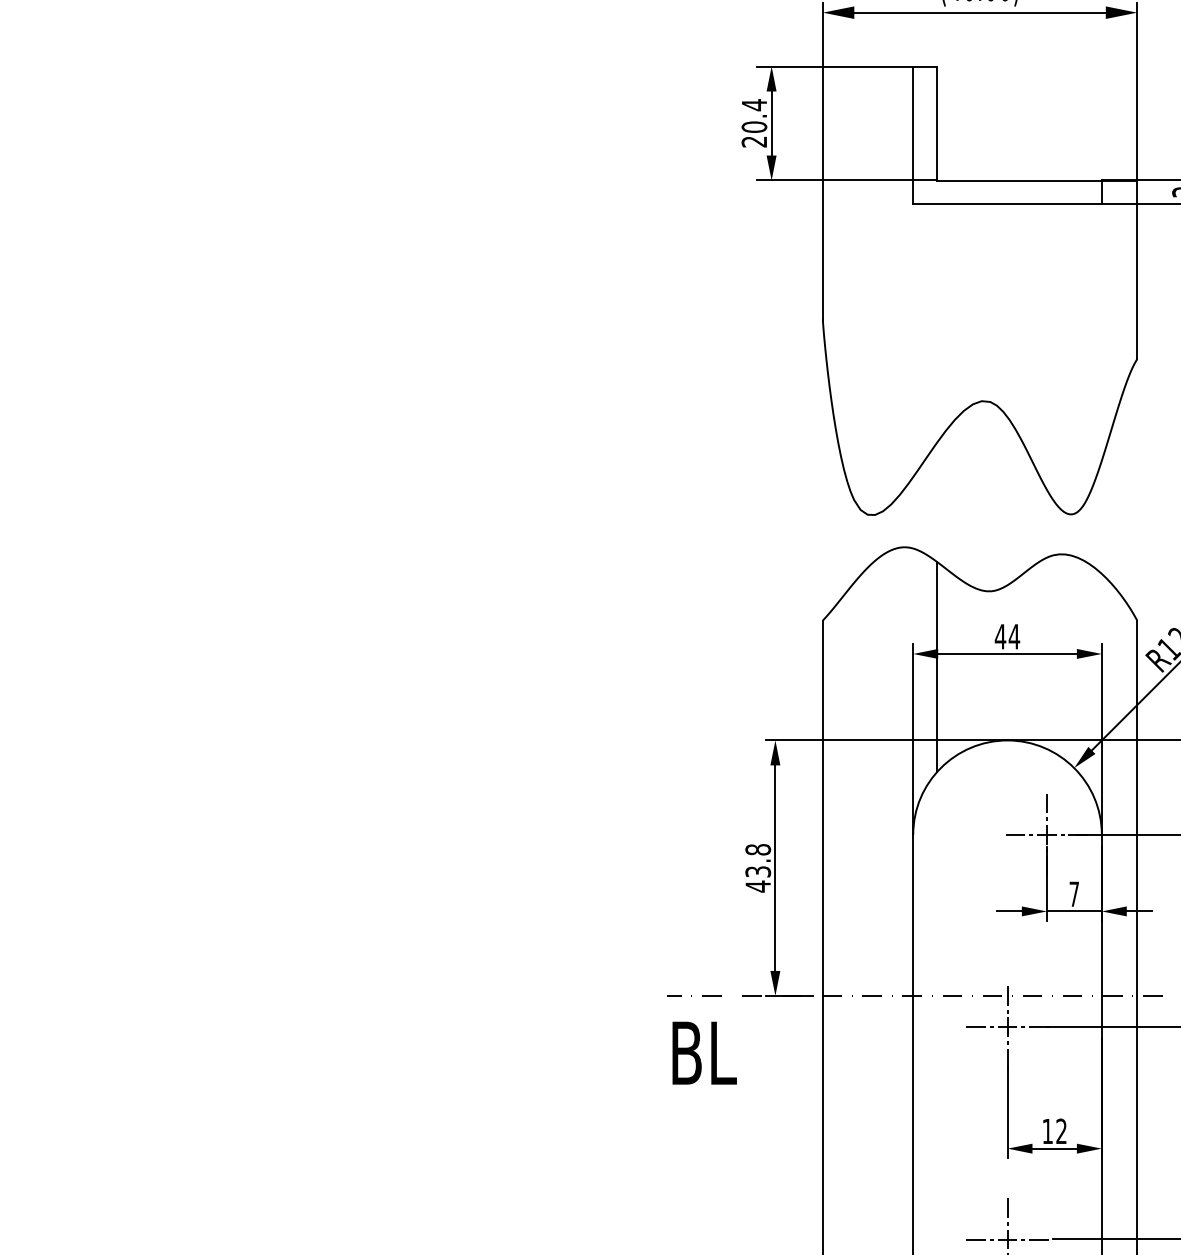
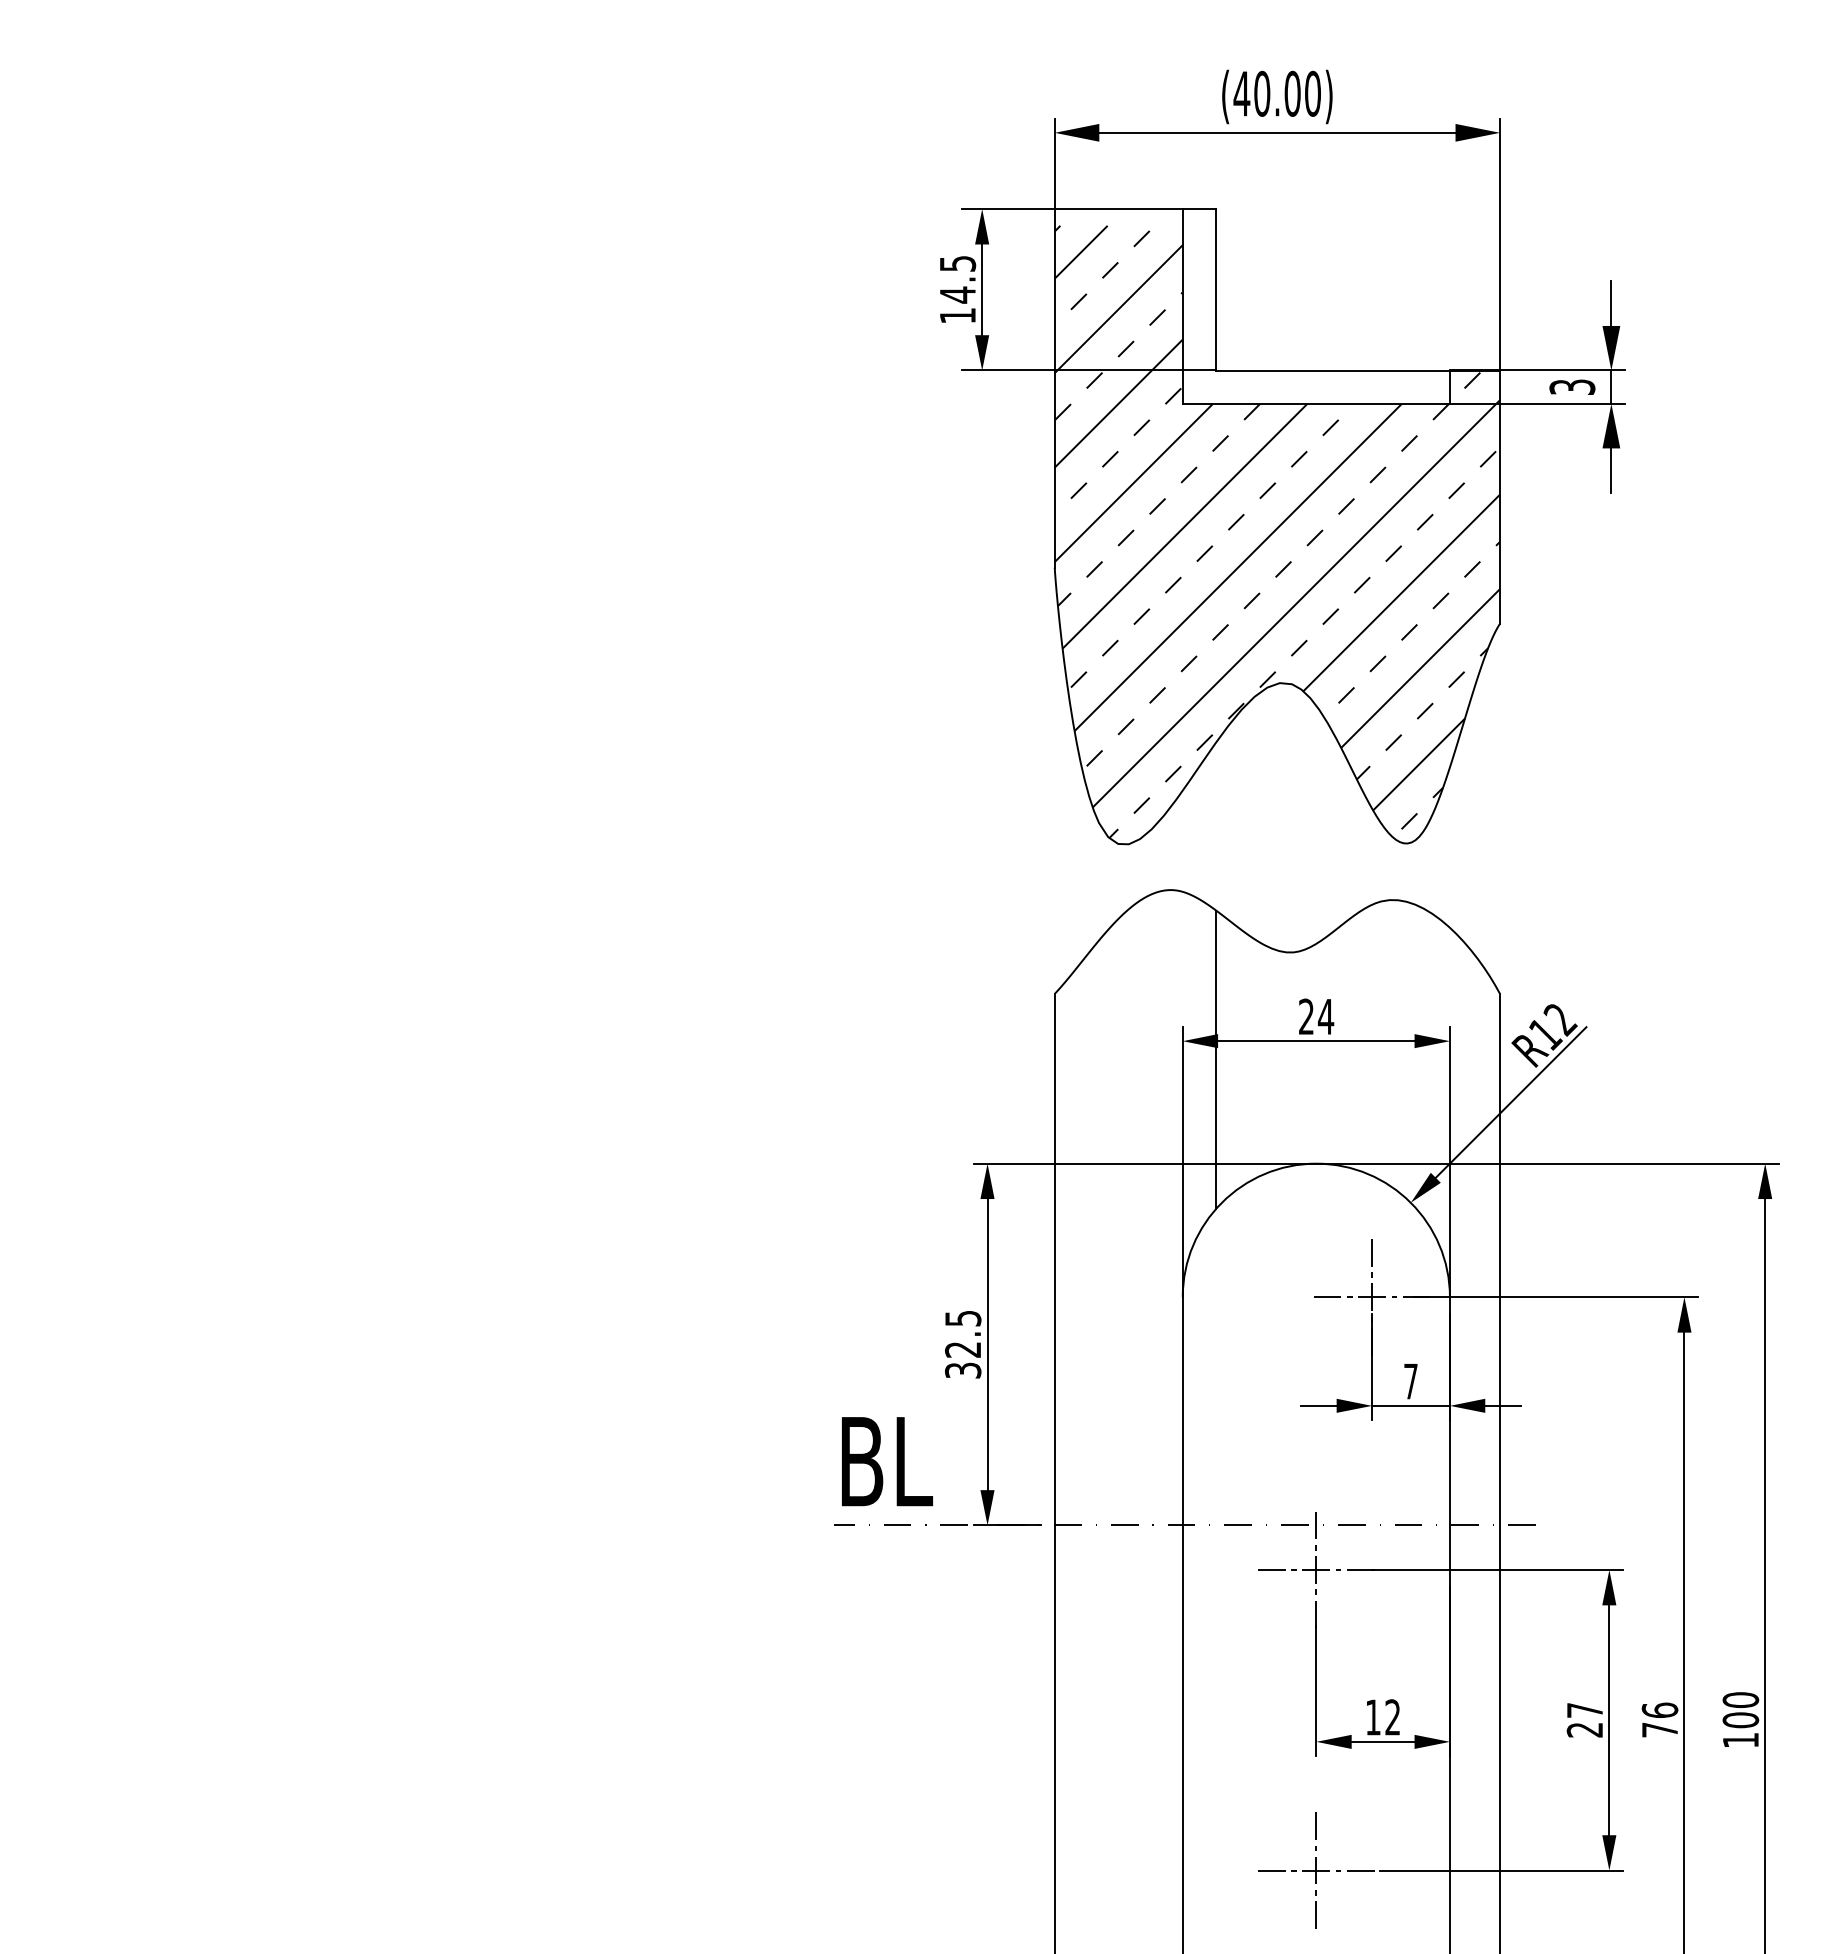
text: (754, 123) -> (957, 289), 20.4 -> 14.5
hatch: (980, 294) -> (1277, 531), added
text: (1000, 636) -> (1306, 1016), 44 -> 24
text: (758, 868) -> (963, 1344), 43.8 -> 32.5
text: (704, 1053) -> (887, 1461), moved

